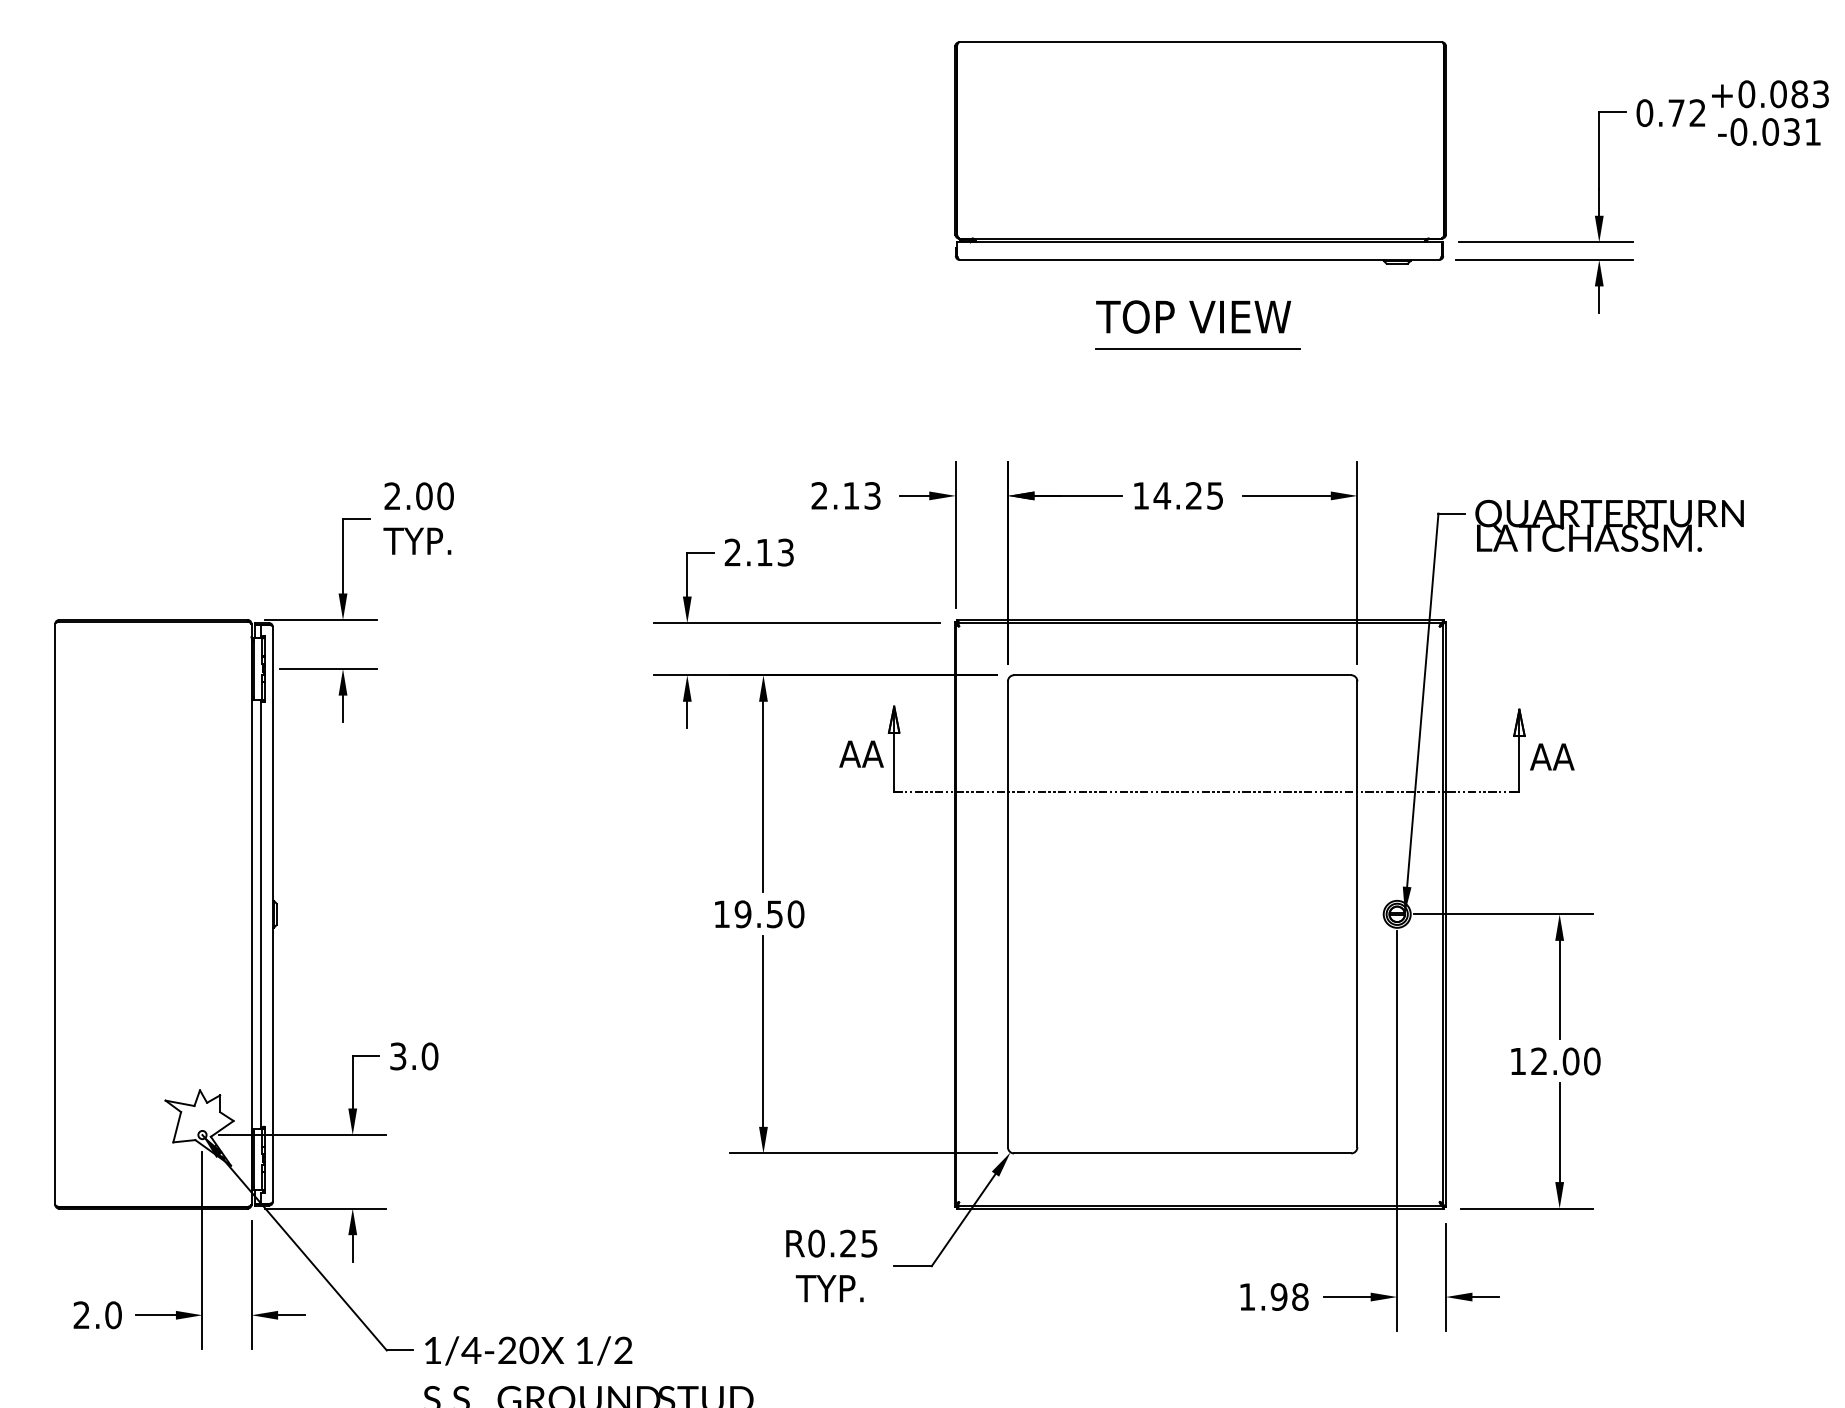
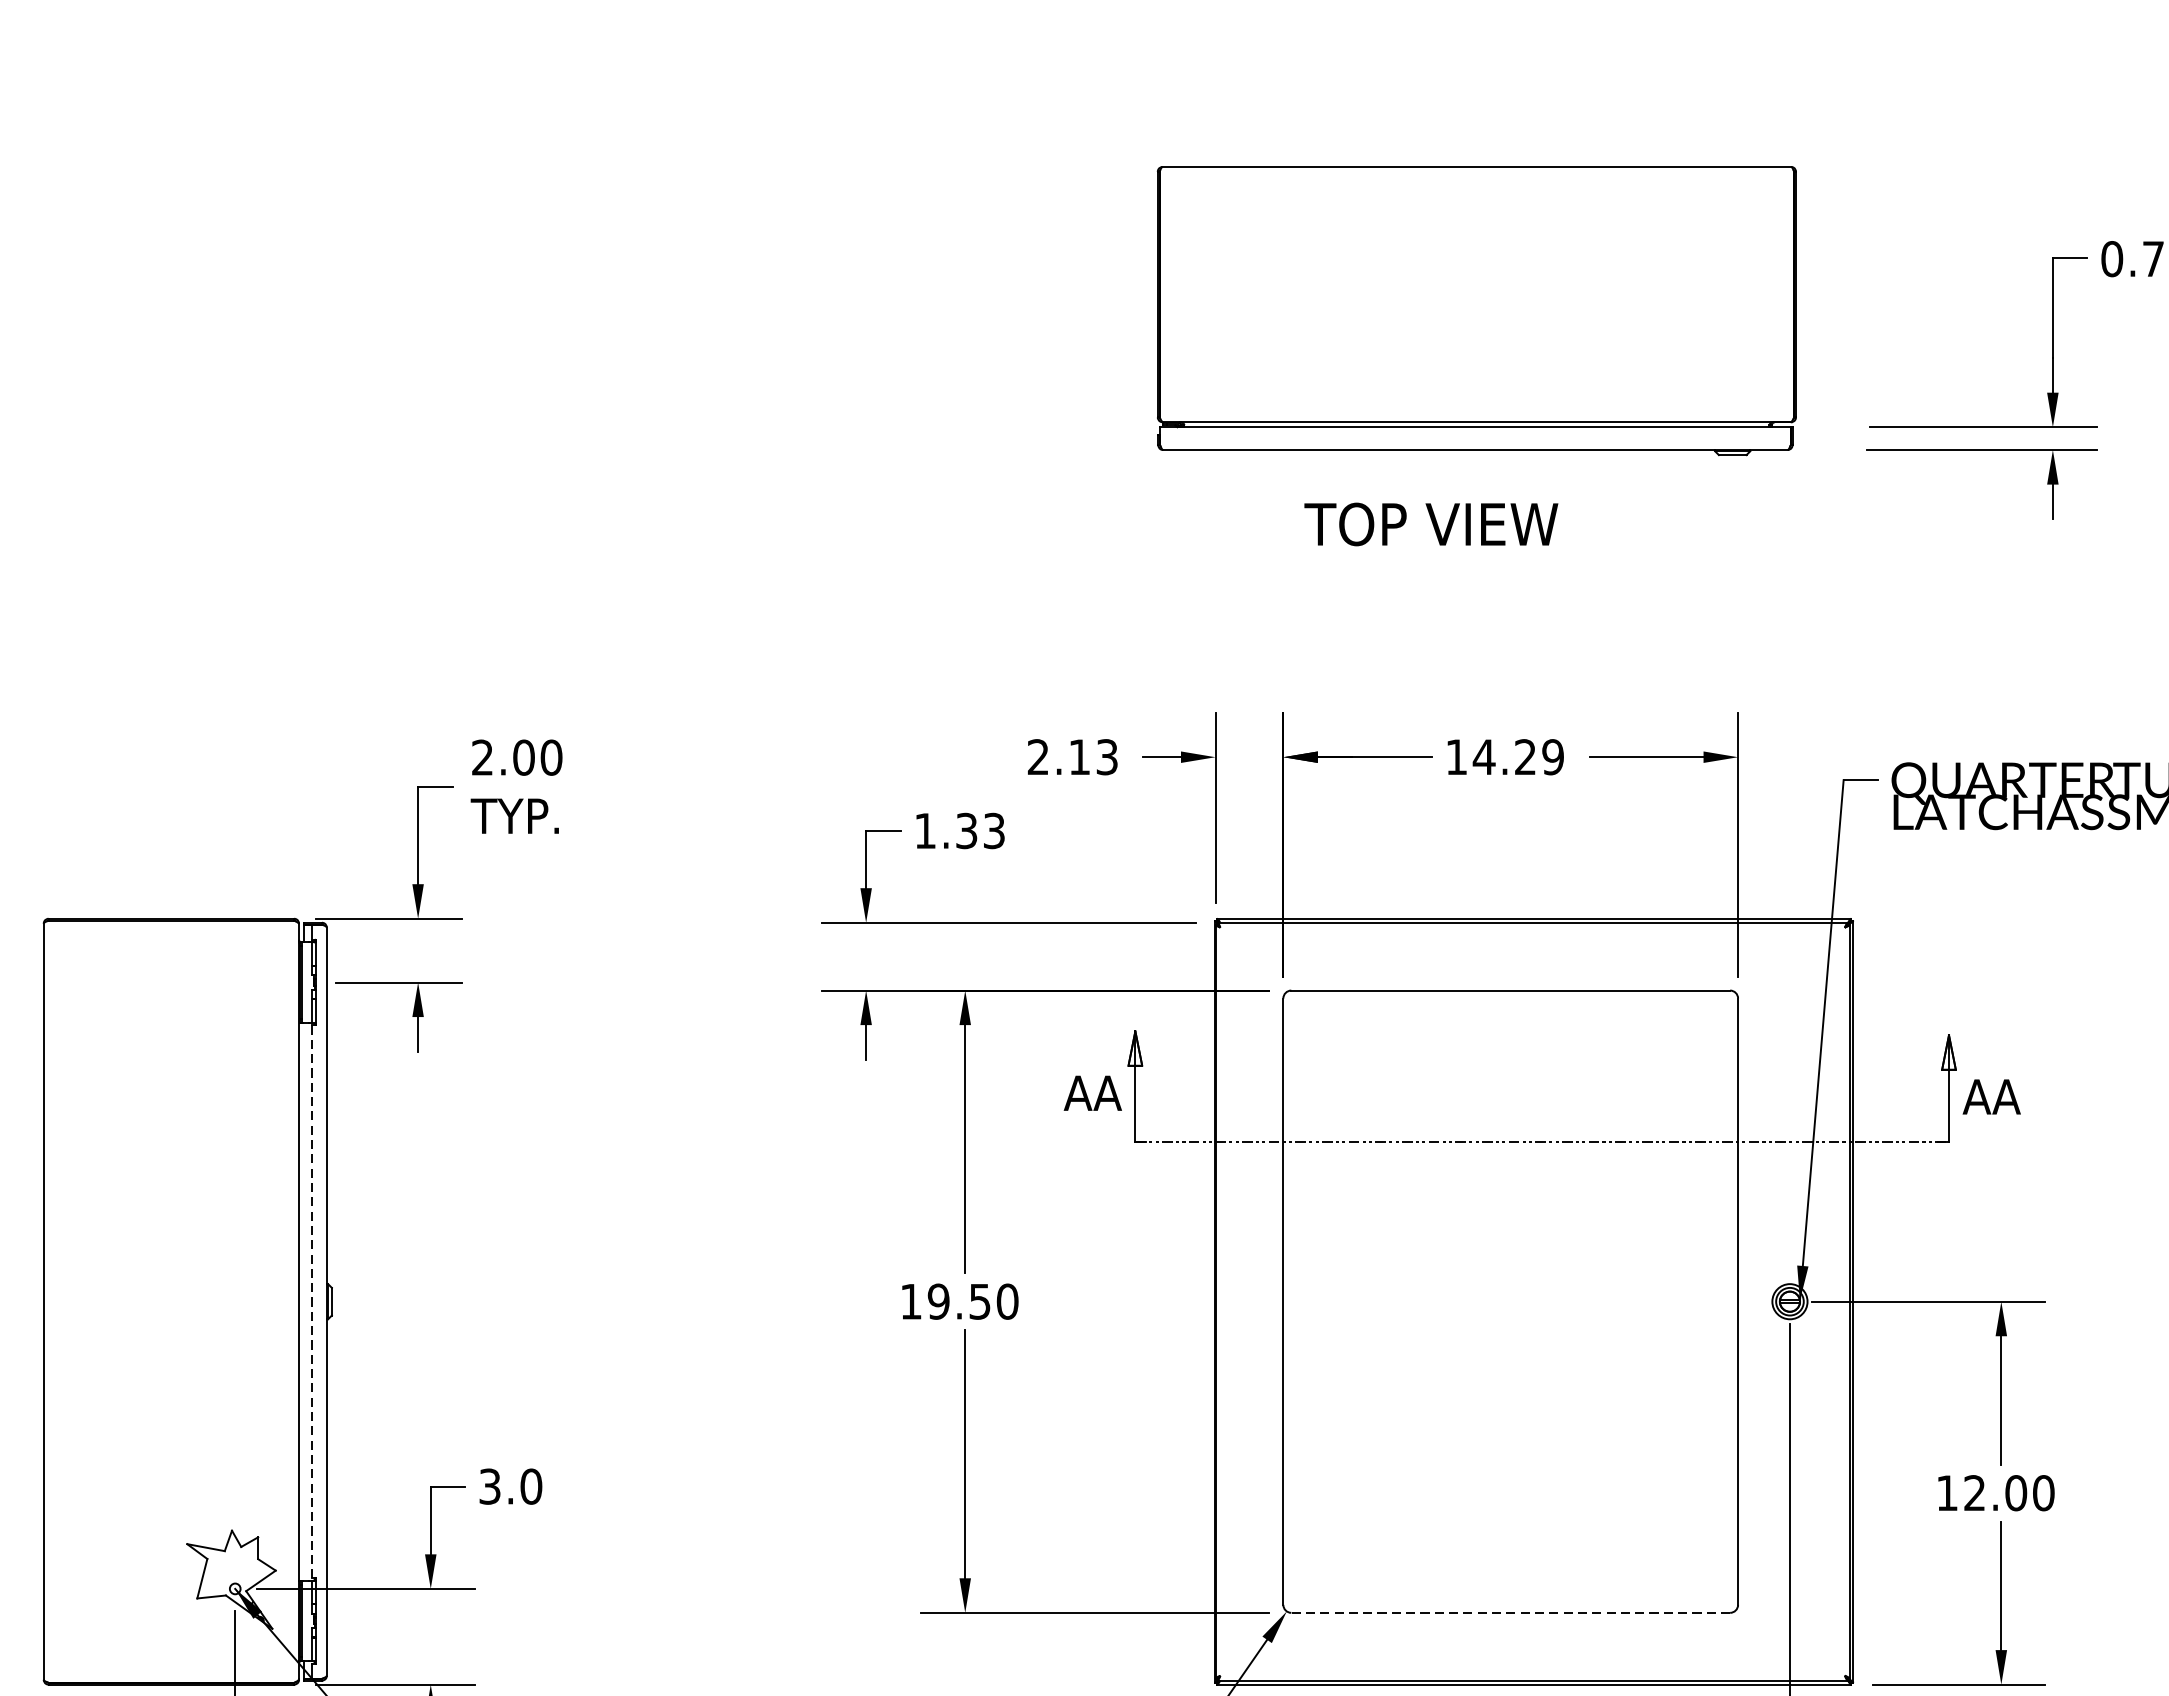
part: (1200, 152) -> (1476, 310), moved
text: (1193, 316) -> (1431, 523), moved
line: (1198, 349) -> (1531, 566), removed
text: (1214, 495) -> (1552, 756), 14.25 -> 14.29
text: (748, 552) -> (945, 830), 2.13 -> 1.33
line: (261, 914) -> (312, 1301), solid -> dashed
line: (1182, 1153) -> (1510, 1612), solid -> dashed

